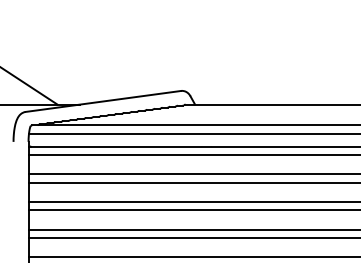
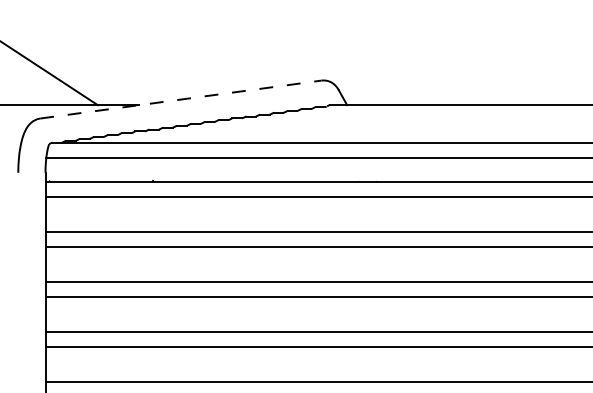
line: (103, 101) -> (181, 99), solid -> dashed

